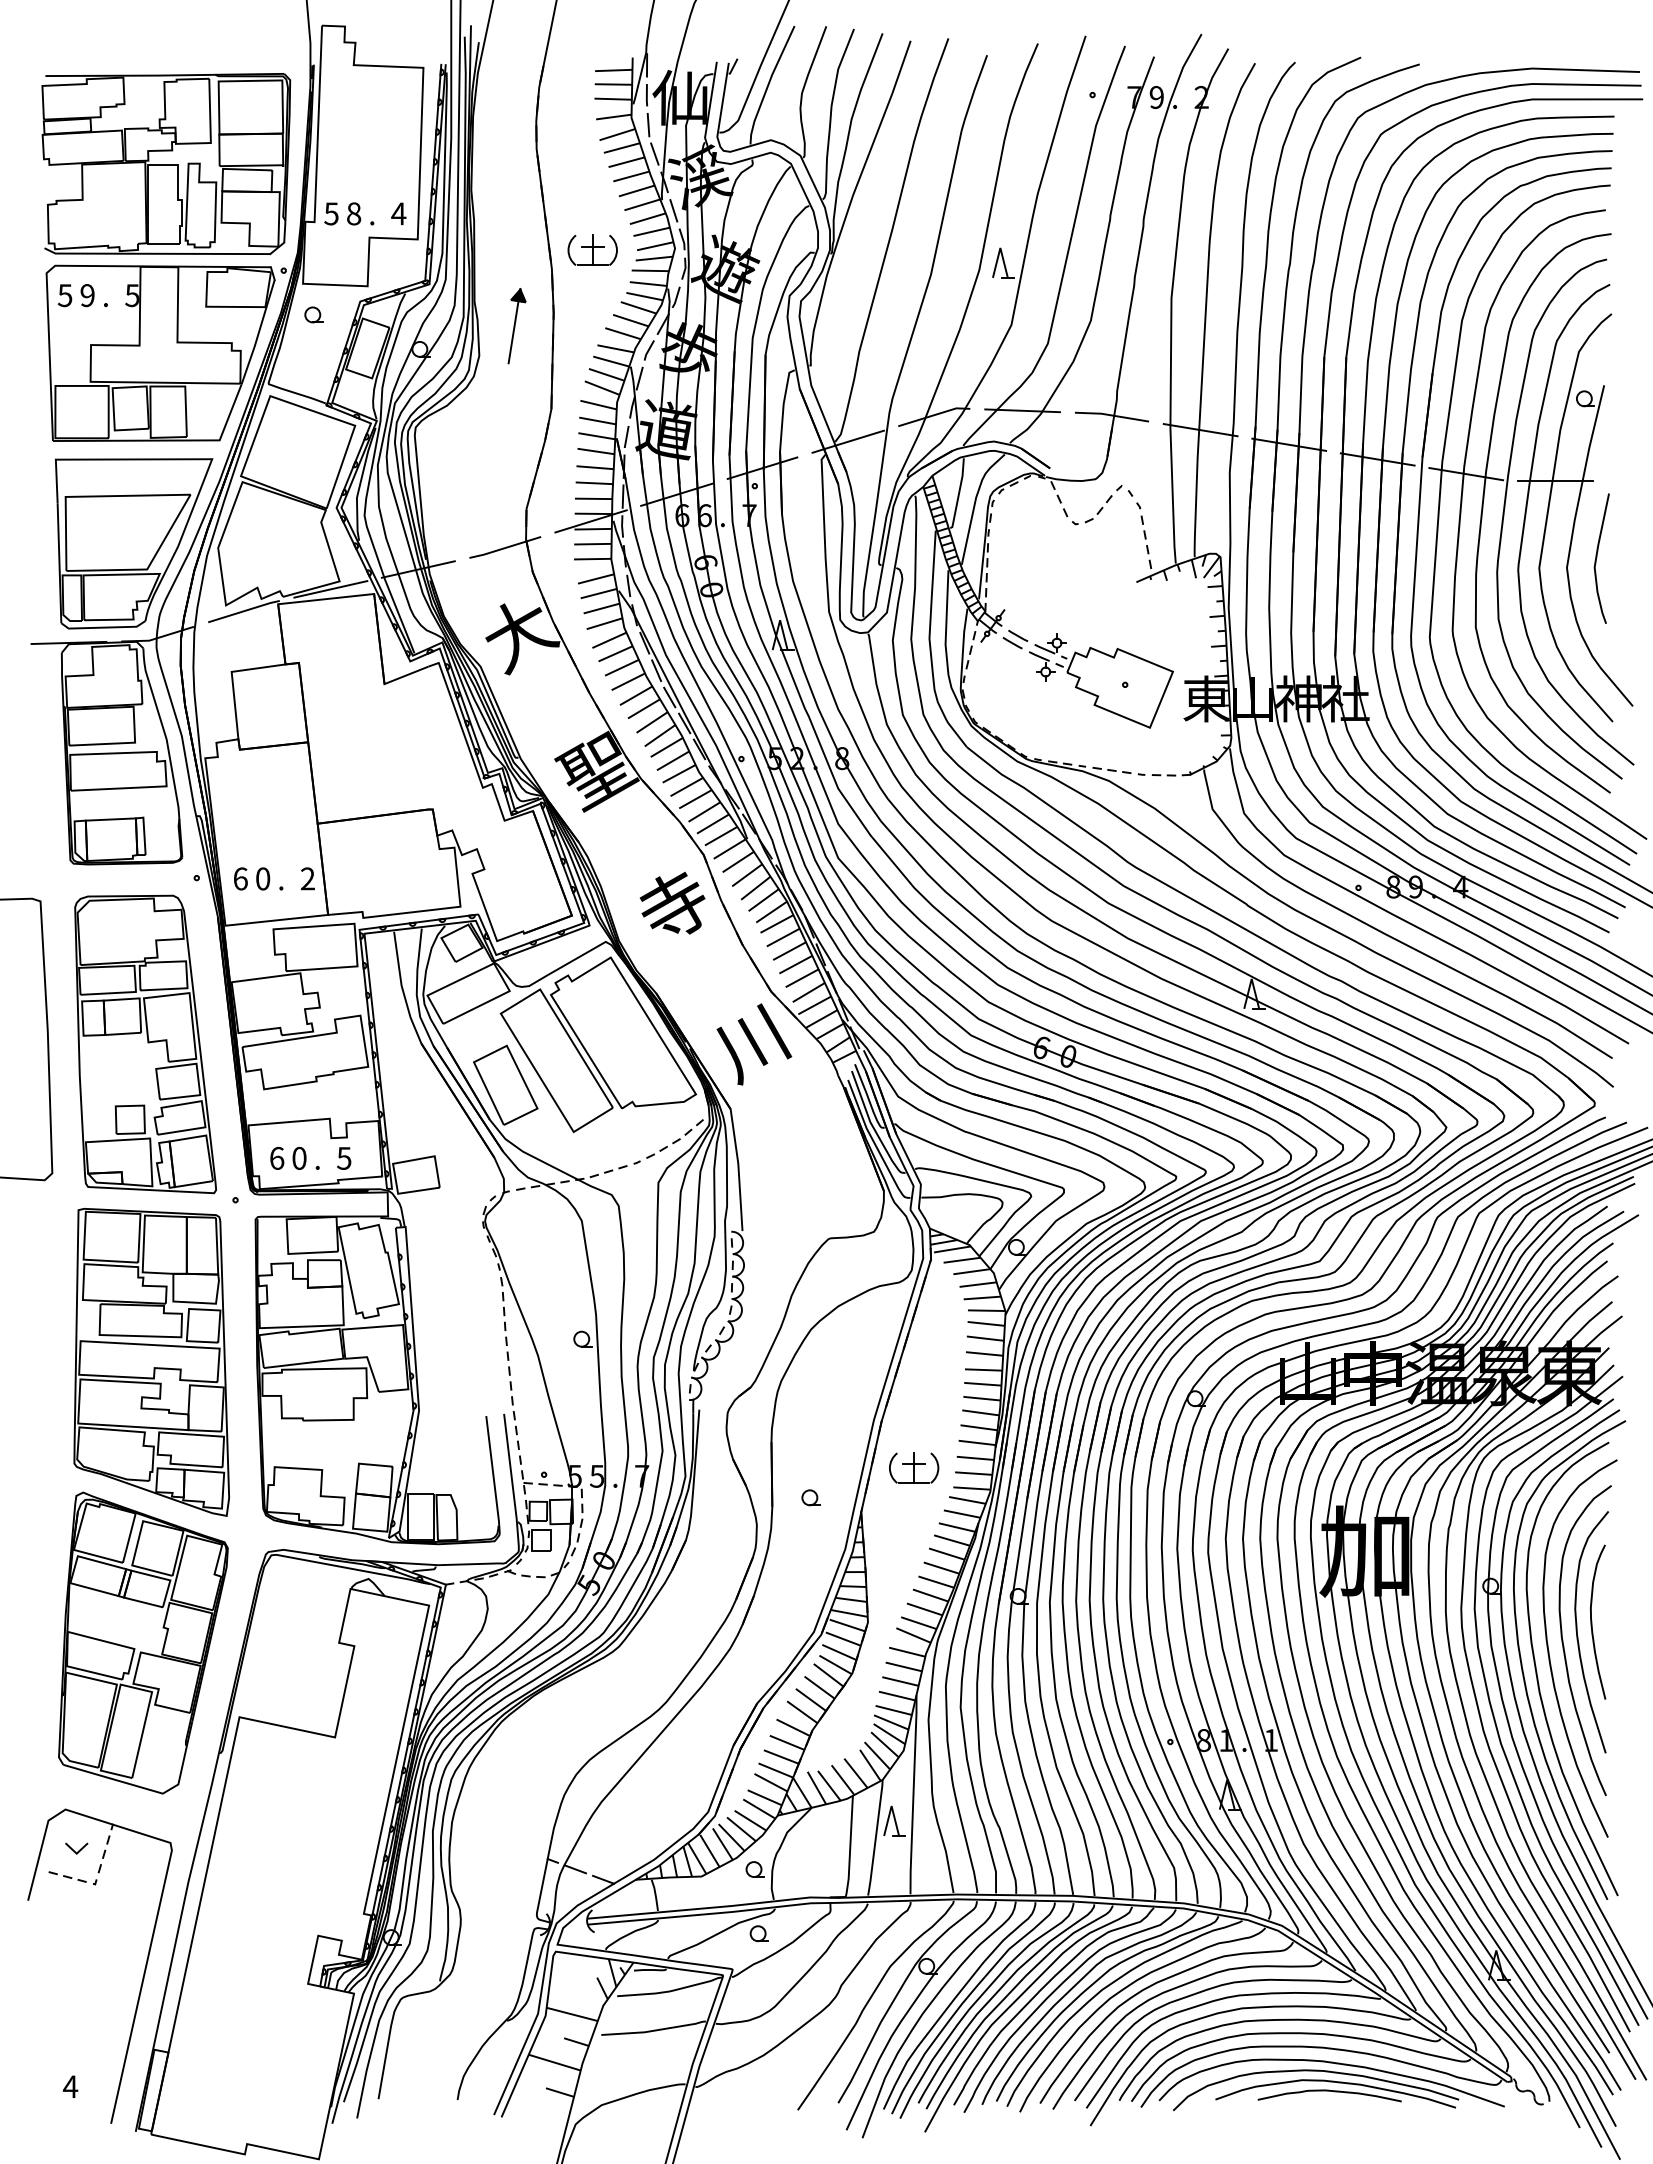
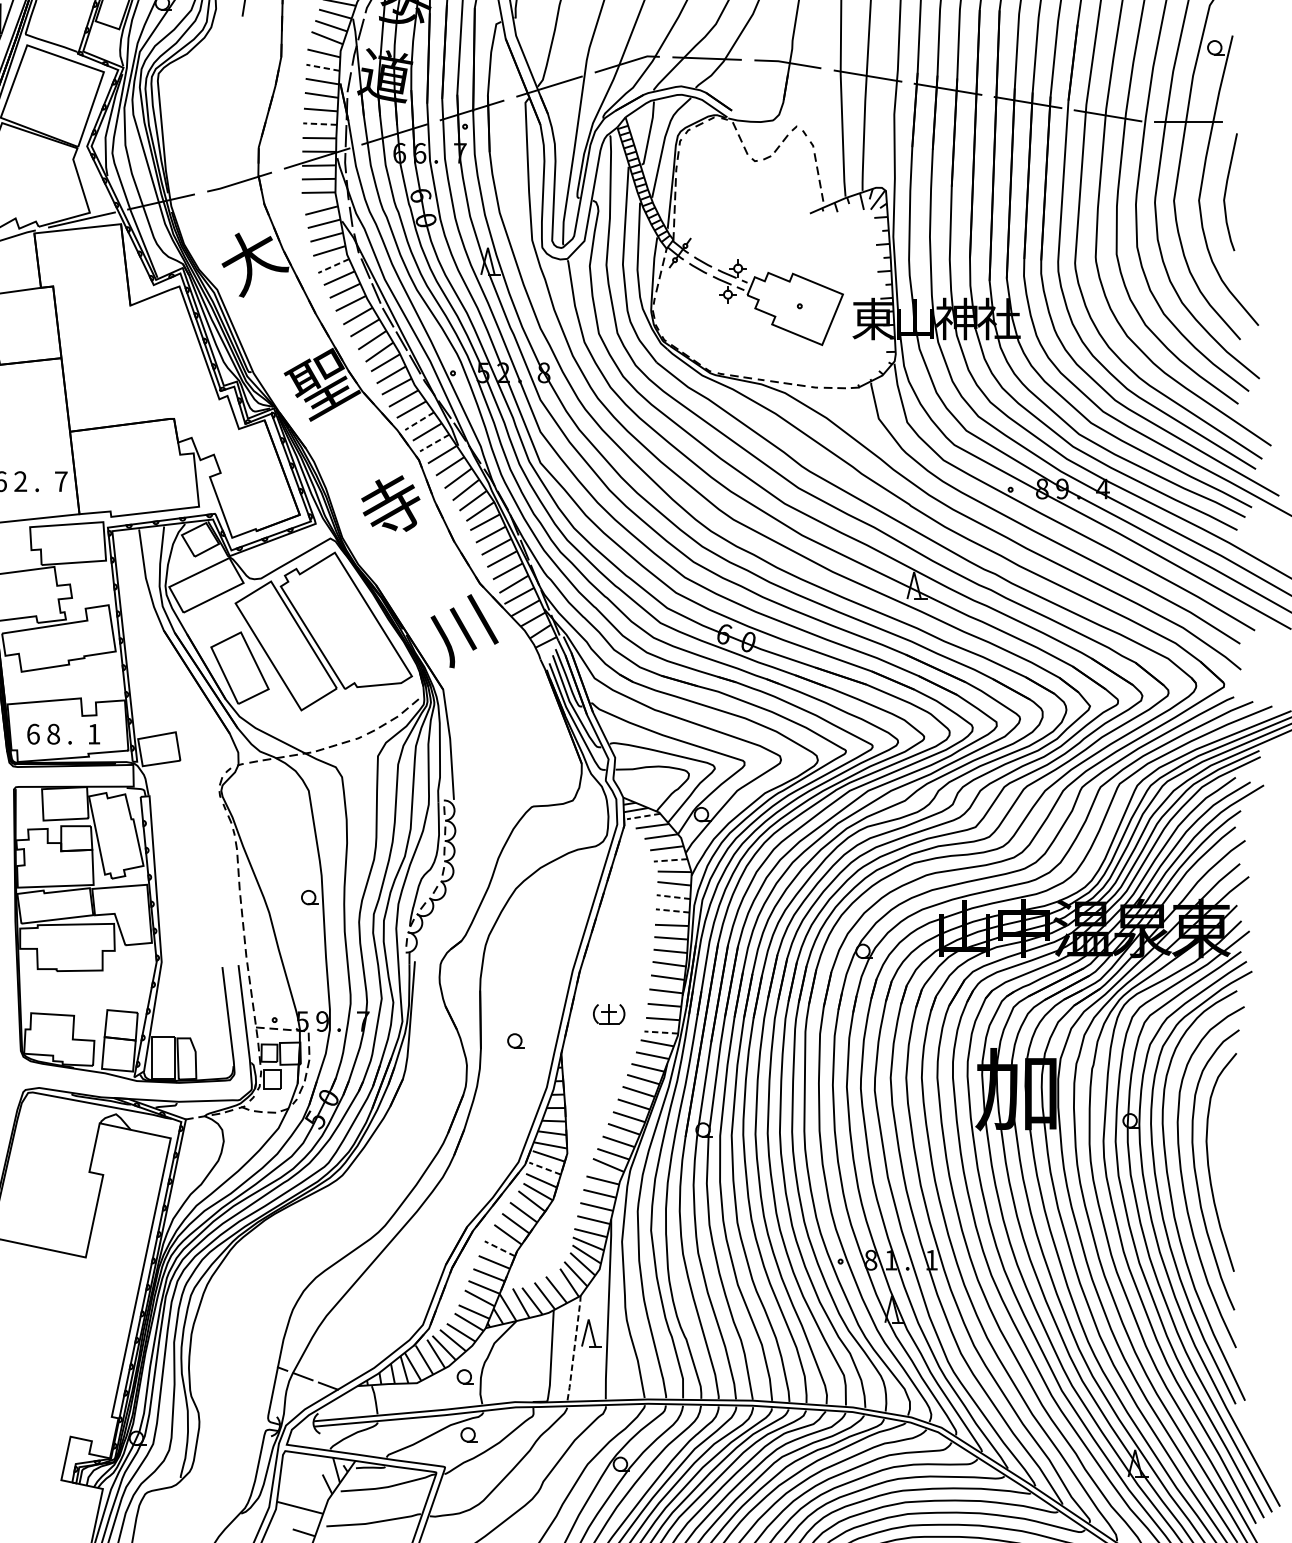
line: (597, 420) -> (322, 67), solid -> dashed
line: (594, 483) -> (320, 124), solid -> dashed
line: (609, 640) -> (333, 266), solid -> dashed
line: (704, 812) -> (419, 421), solid -> dashed
line: (721, 836) -> (434, 443), solid -> dashed
text: (263, 878) -> (21, 481), 0 -> 2
text: (308, 878) -> (61, 481), 2 -> 7
text: (299, 1158) -> (53, 734), 0 -> 8
text: (344, 1158) -> (94, 734), 5 -> 1
line: (952, 1249) -> (643, 816), solid -> dashed
line: (982, 1298) -> (670, 860), solid -> dashed
line: (985, 1338) -> (673, 896), solid -> dashed
line: (984, 1353) -> (672, 910), solid -> dashed
part: (914, 1467) -> (609, 1013), size x0.7
text: (596, 1475) -> (322, 1020), 5 -> 9
line: (971, 1488) -> (660, 1032), solid -> dashed
curve: (1592, 1621) -> (1222, 1152), removed
line: (843, 1639) -> (545, 1168), solid -> dashed
line: (793, 1727) -> (500, 1248), solid -> dashed
line: (875, 1837) -> (574, 1347), solid -> dashed

